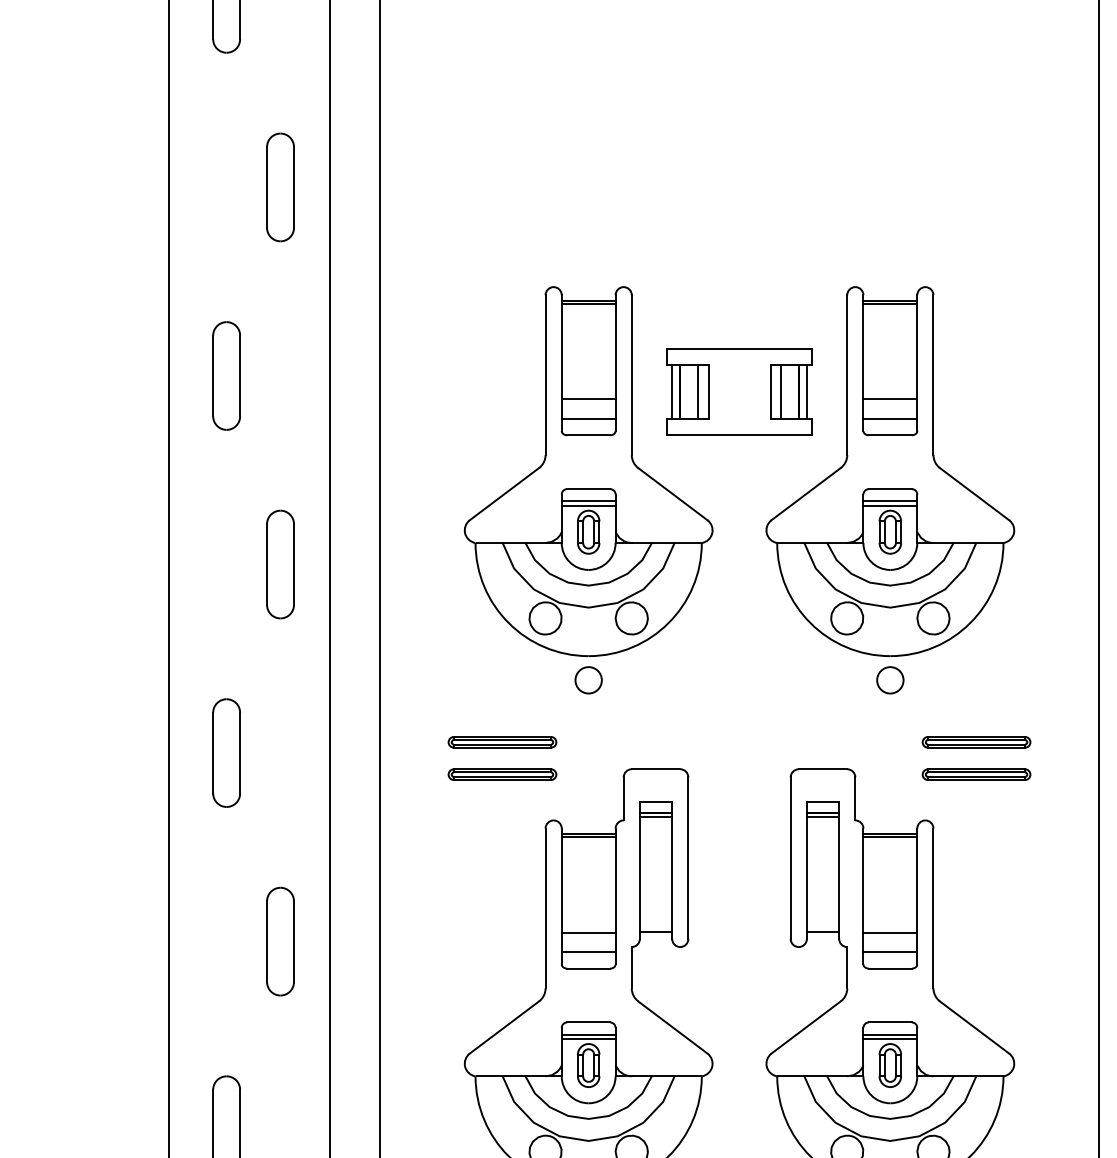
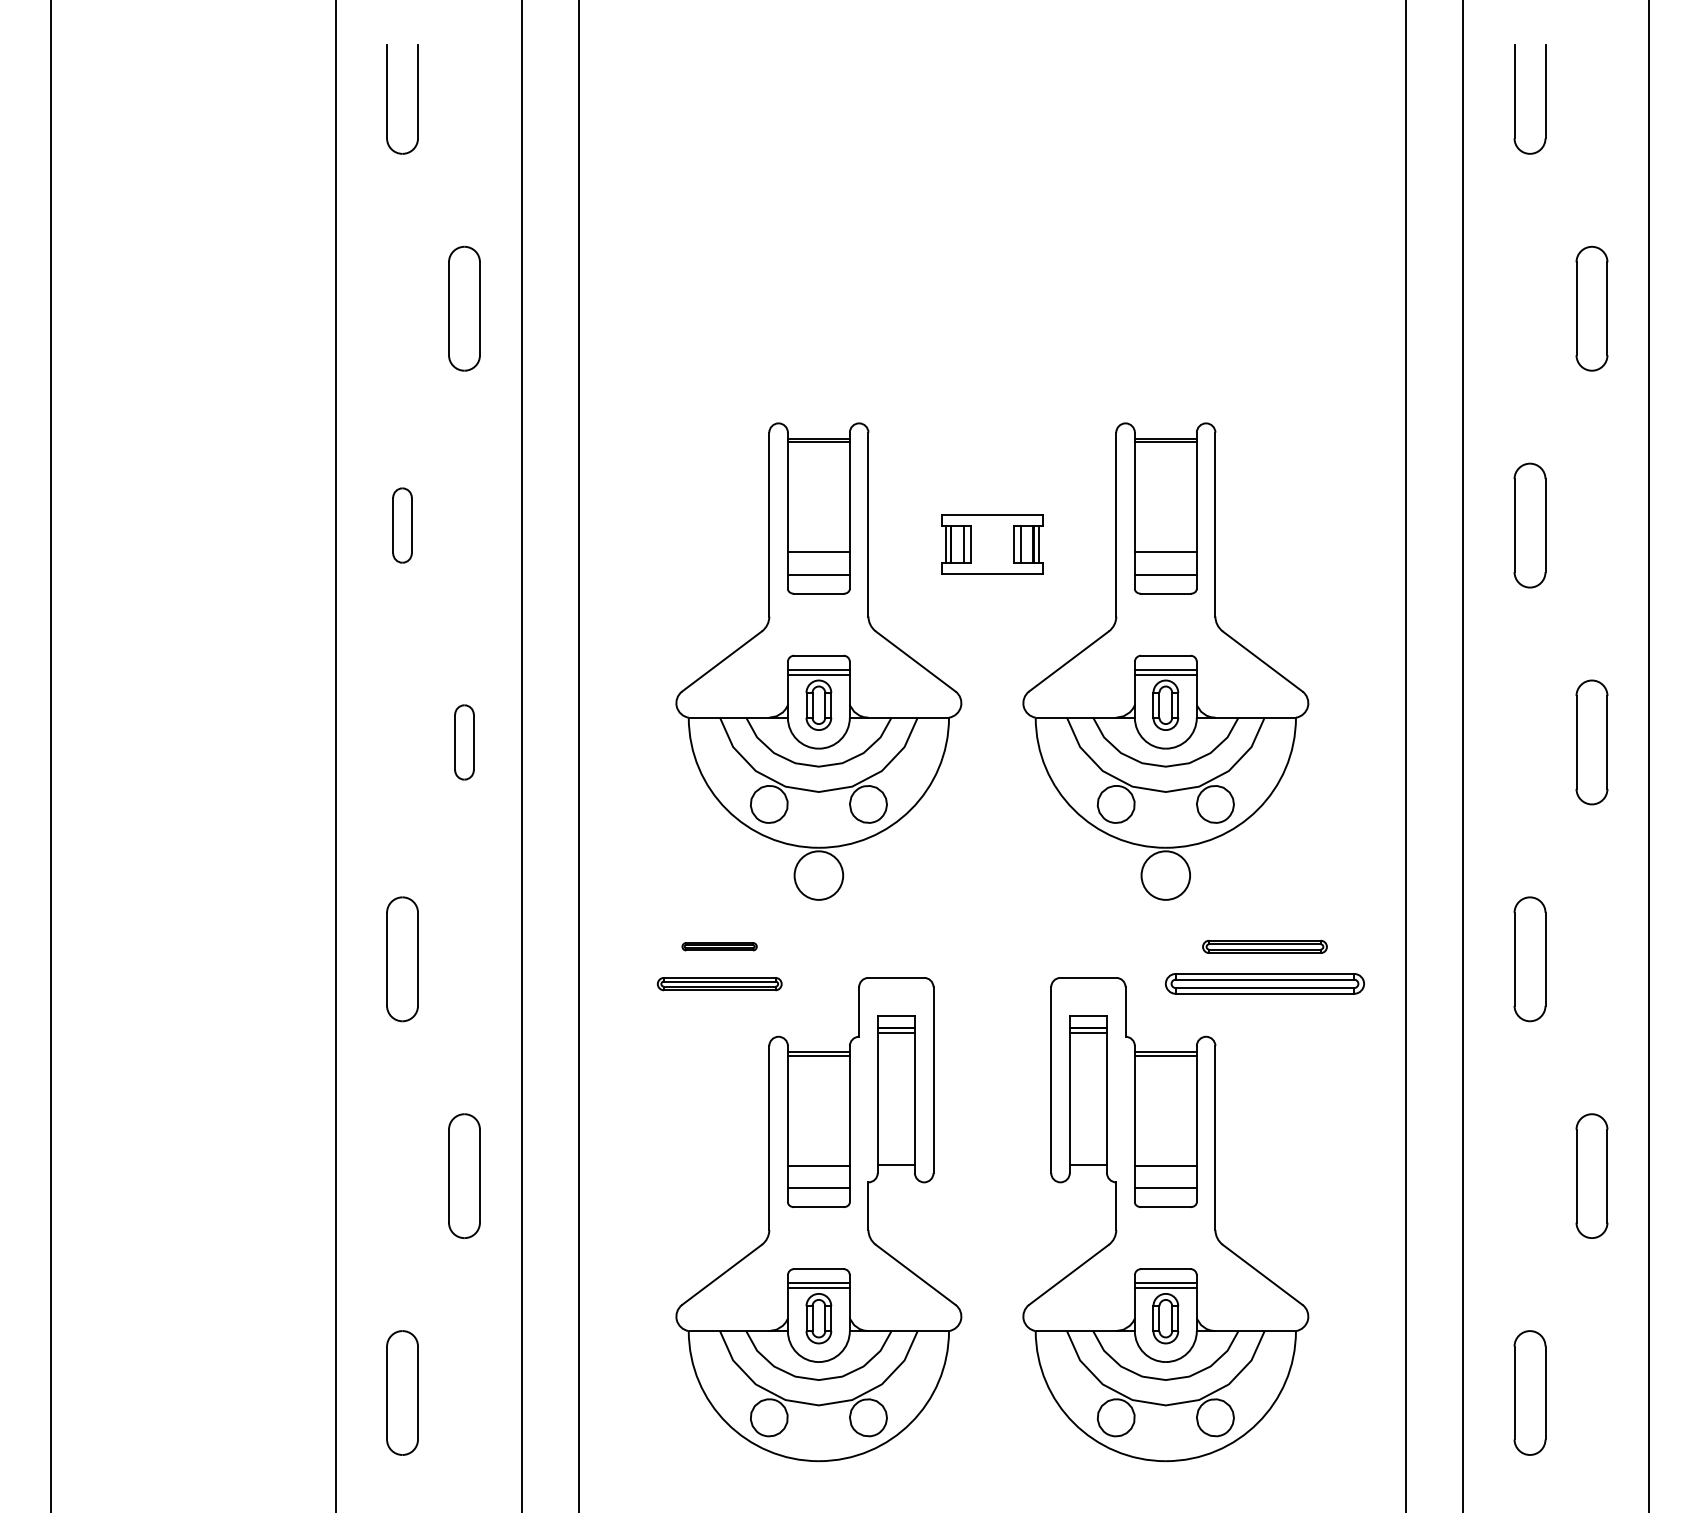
part: (226, 375) -> (402, 525), size x0.6
part: (739, 392) -> (992, 544), size x0.6
part: (280, 564) -> (464, 742), size x0.6
circle: (588, 680) -> (818, 875), size x1.6
circle: (890, 680) -> (1165, 875), size x1.6
part: (502, 741) -> (719, 946), size x0.6
part: (976, 775) -> (1264, 984), size x1.6

